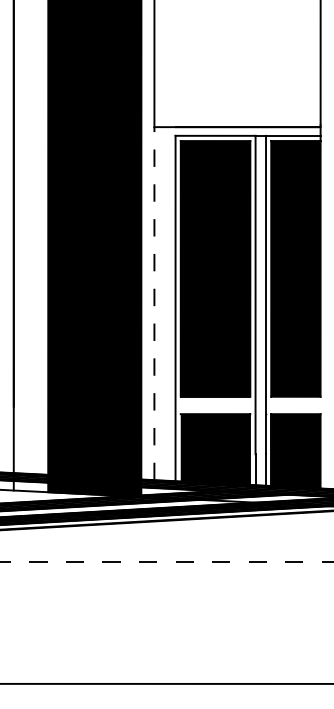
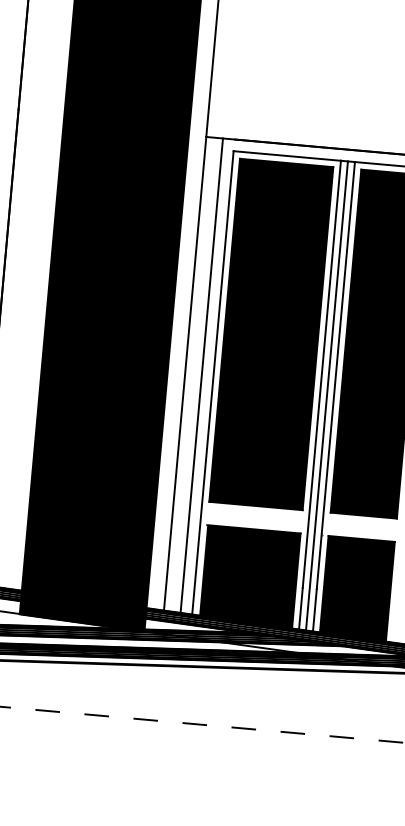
line: (154, 303) -> (185, 373), dashed -> solid
line: (166, 303) -> (201, 375), added
line: (260, 310) -> (326, 395), added

